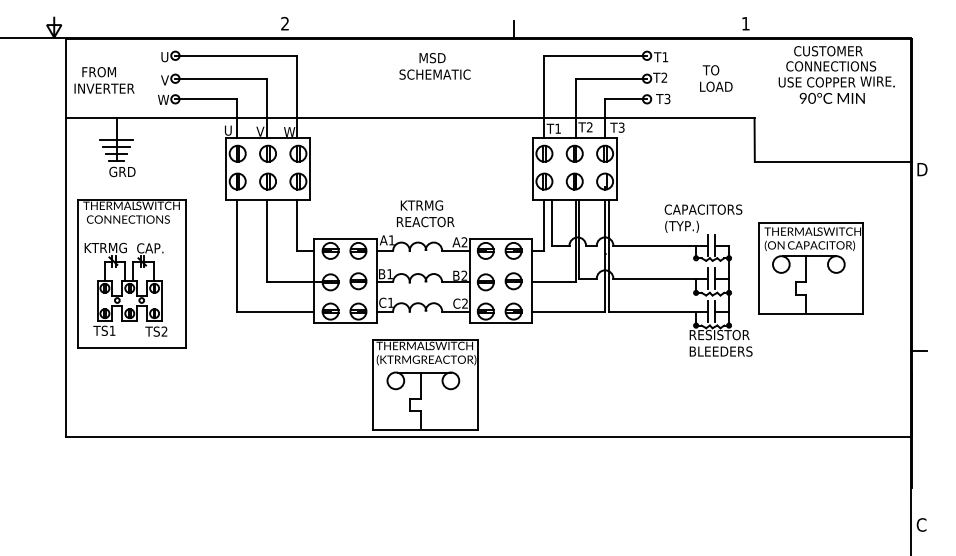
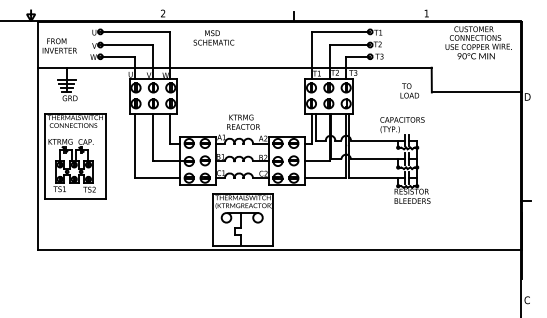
text: (434, 65) -> (213, 37), moved
text: (715, 77) -> (409, 90), moved
part: (810, 268) -> (463, 153), removed

